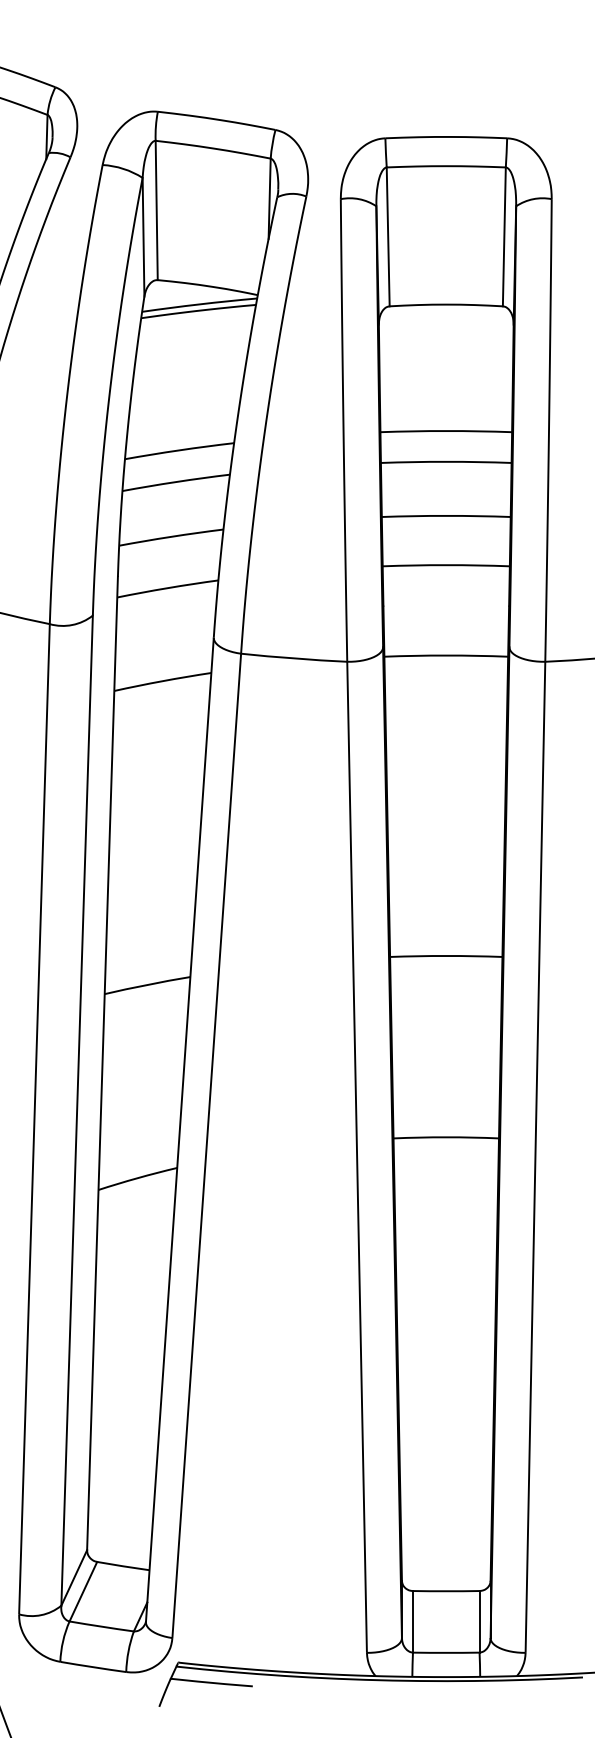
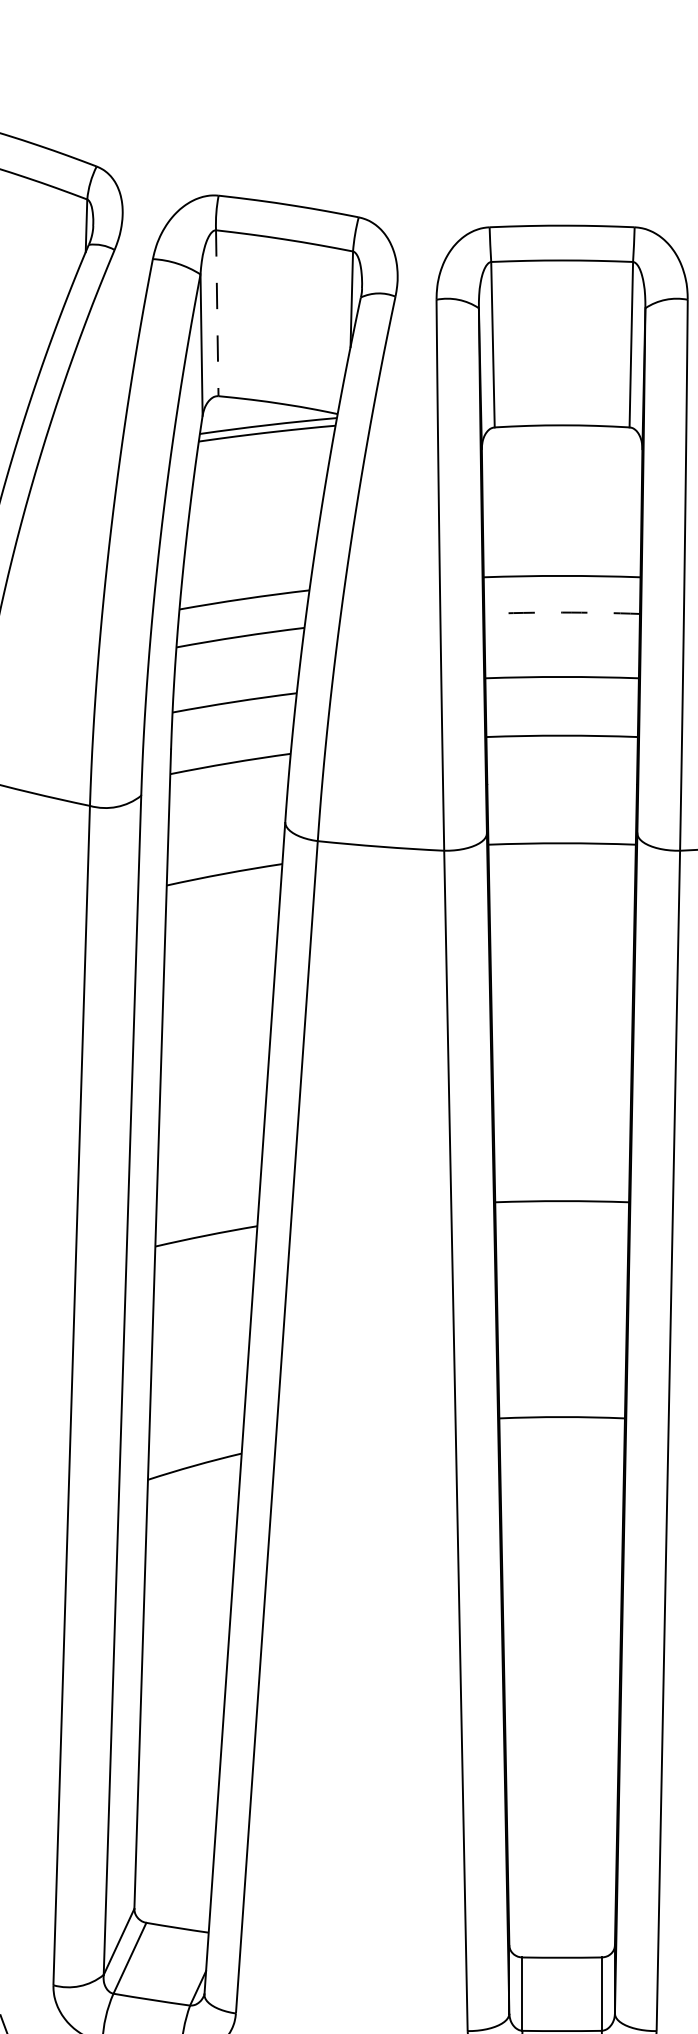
line: (156, 210) -> (217, 313), solid -> dashed
arc: (446, 461) -> (562, 612), solid -> dashed

